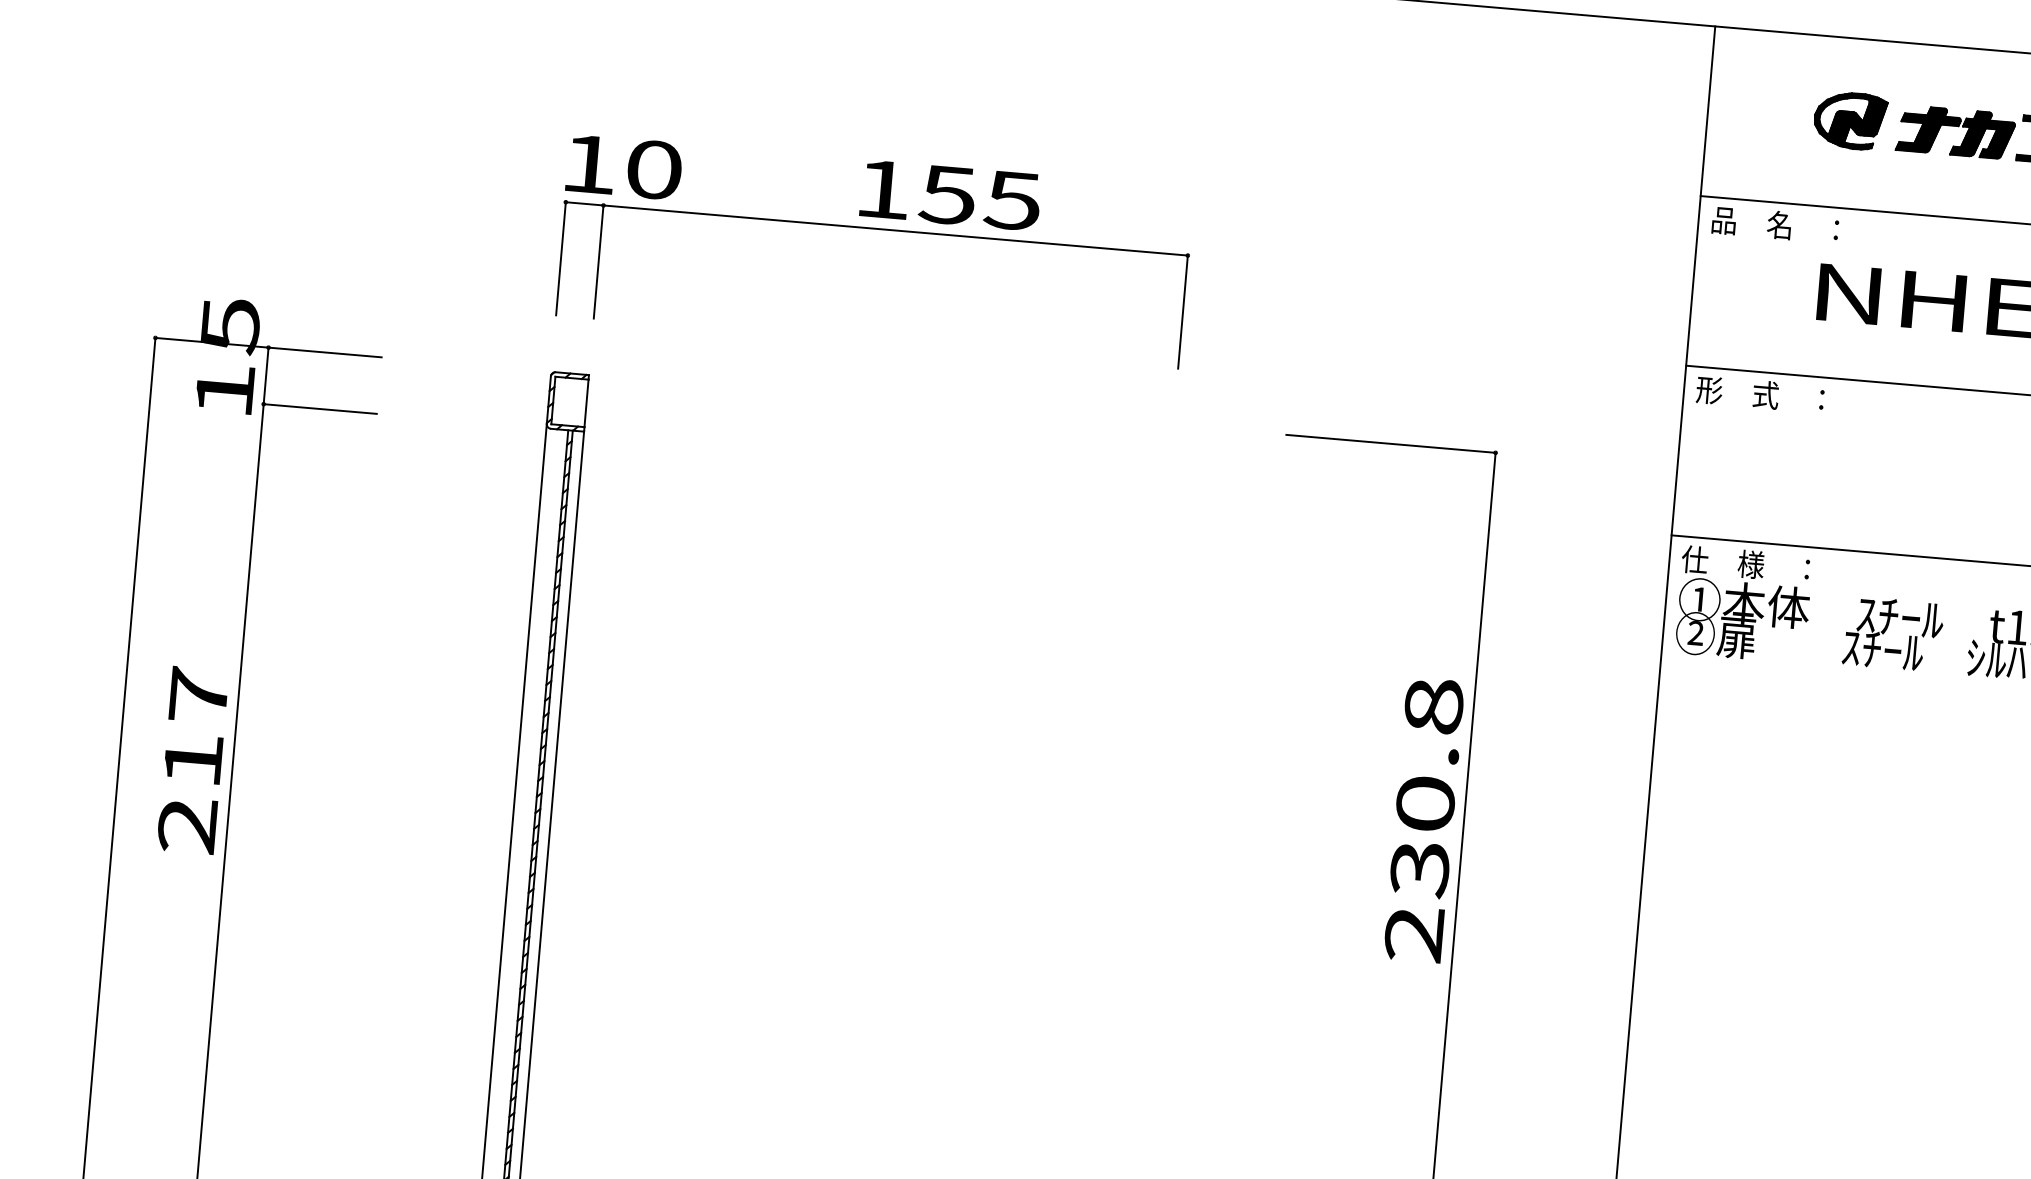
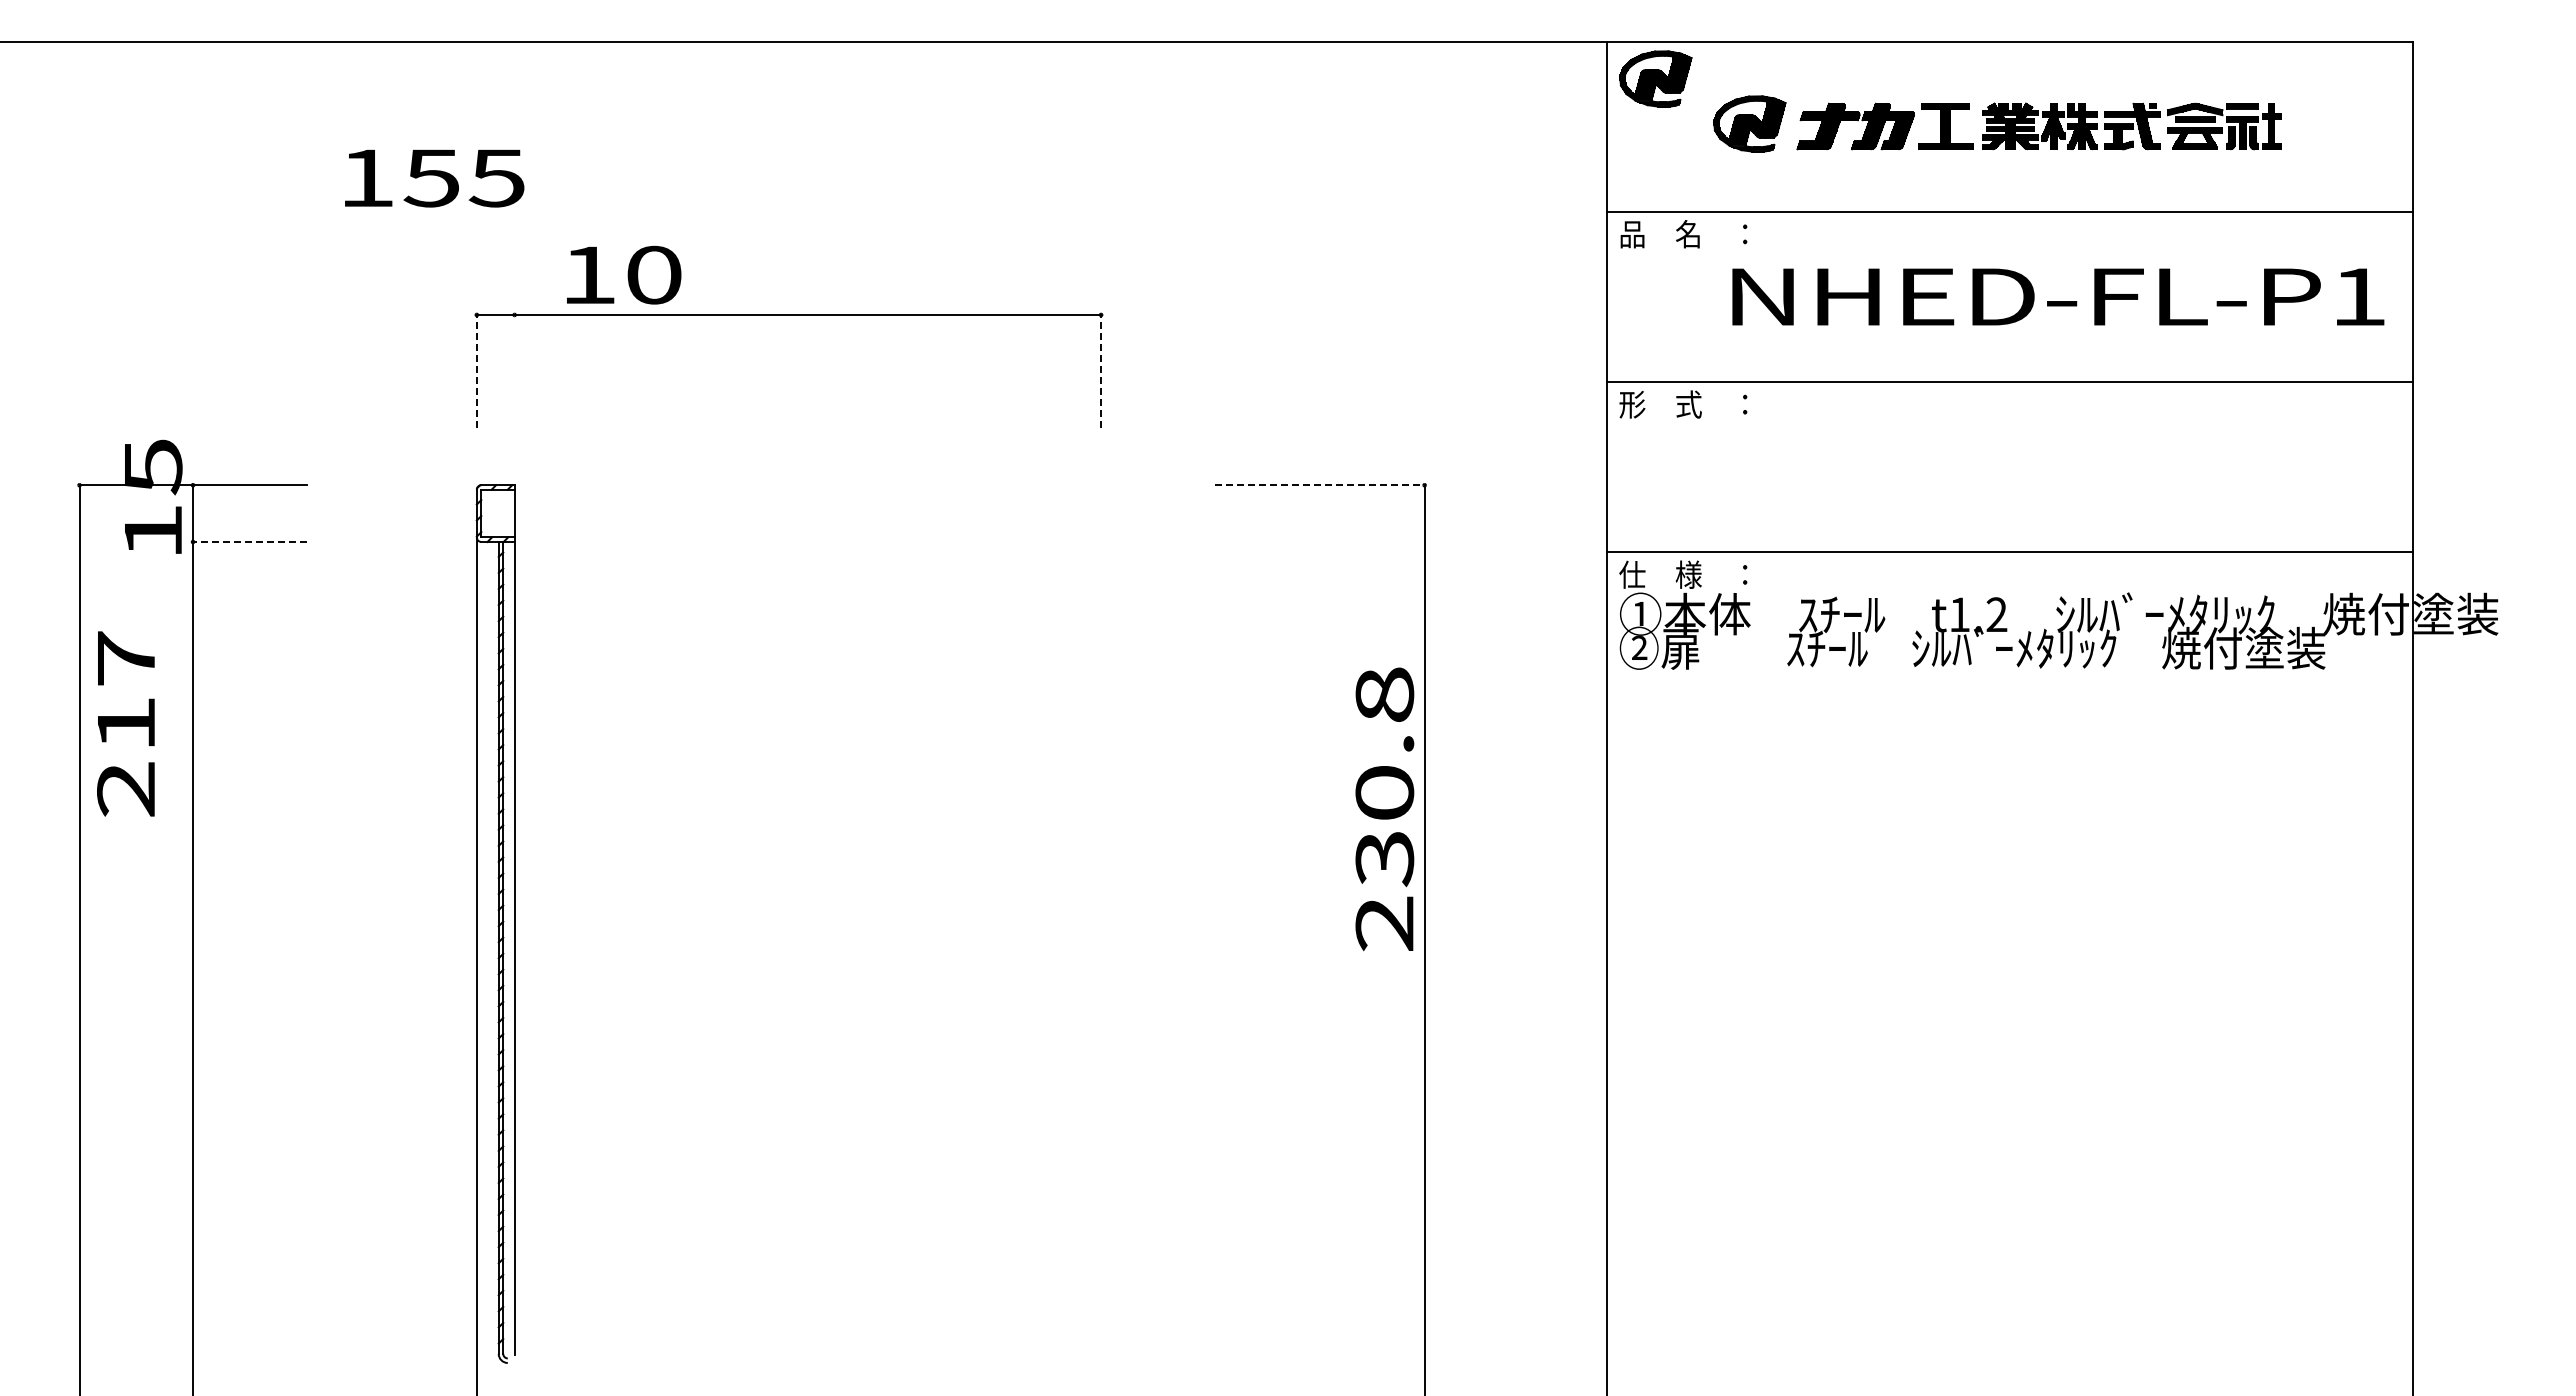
part: (1760, 67) -> (1655, 78), added
text: (624, 166) -> (624, 274), moved
text: (950, 195) -> (434, 178), moved
line: (560, 258) -> (476, 371), solid -> dashed
line: (598, 261) -> (514, 371), removed
line: (1183, 311) -> (1101, 371), solid -> dashed
line: (319, 408) -> (249, 541), solid -> dashed
line: (1390, 444) -> (1319, 485), solid -> dashed
text: (192, 759) -> (125, 723), moved
text: (1423, 820) -> (1384, 809), moved

